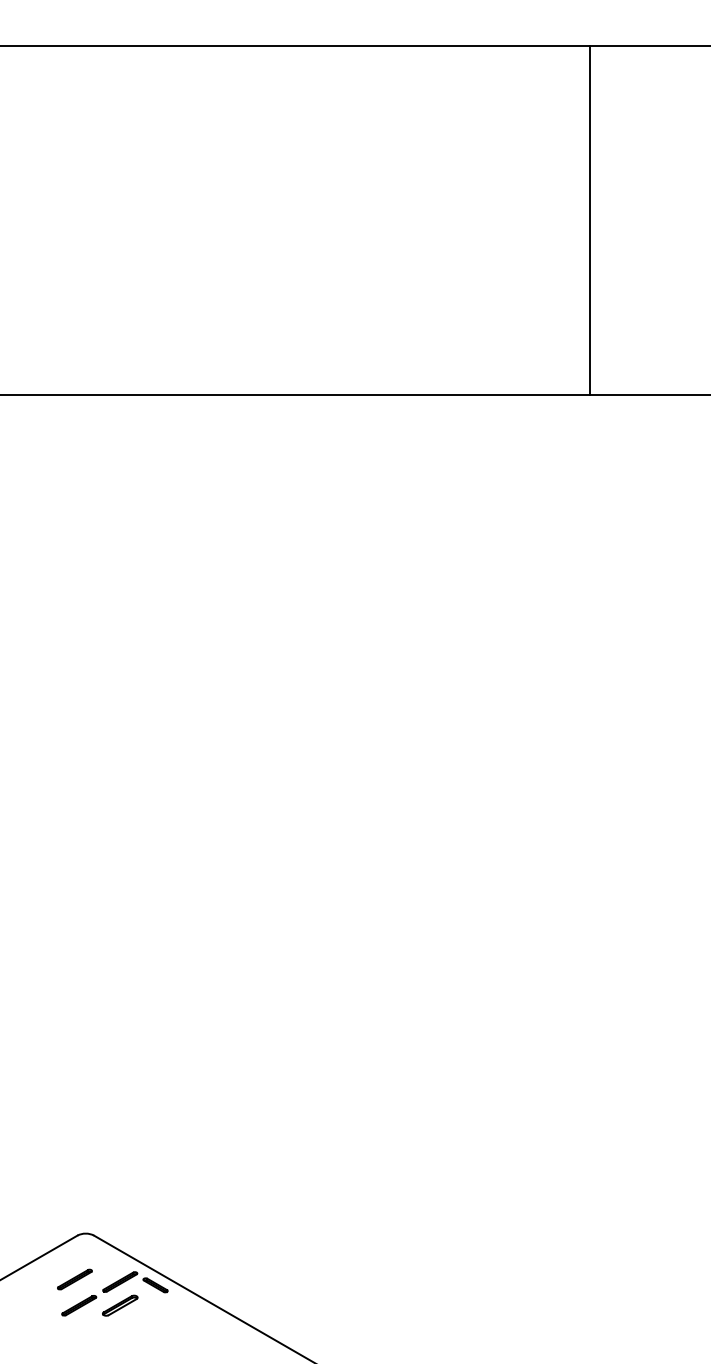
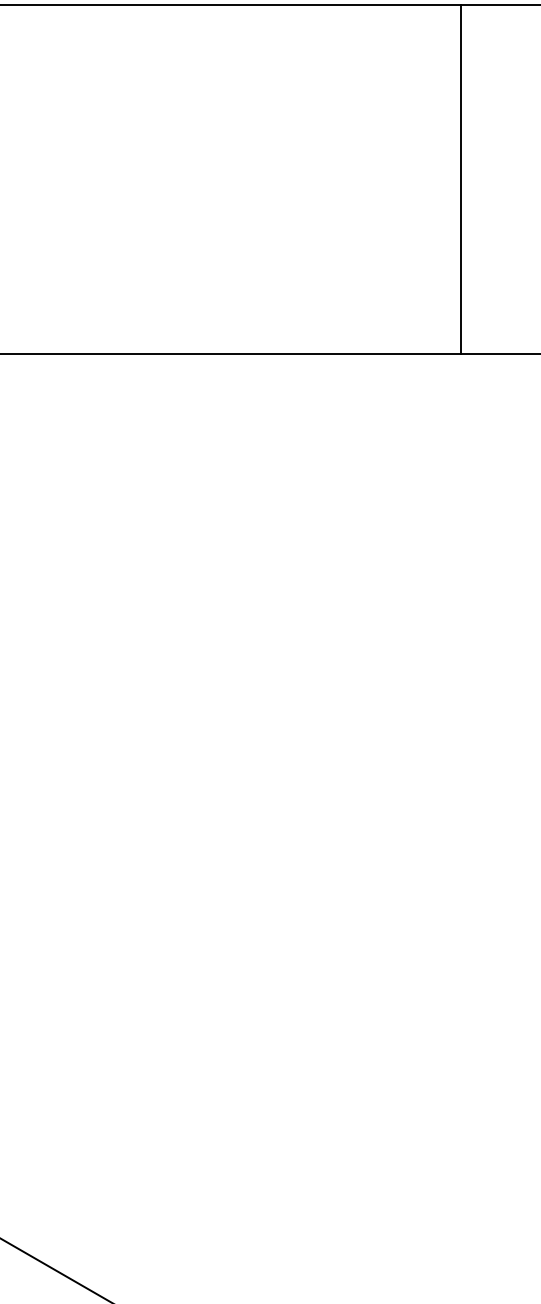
line: (589, 220) -> (460, 179), moved

